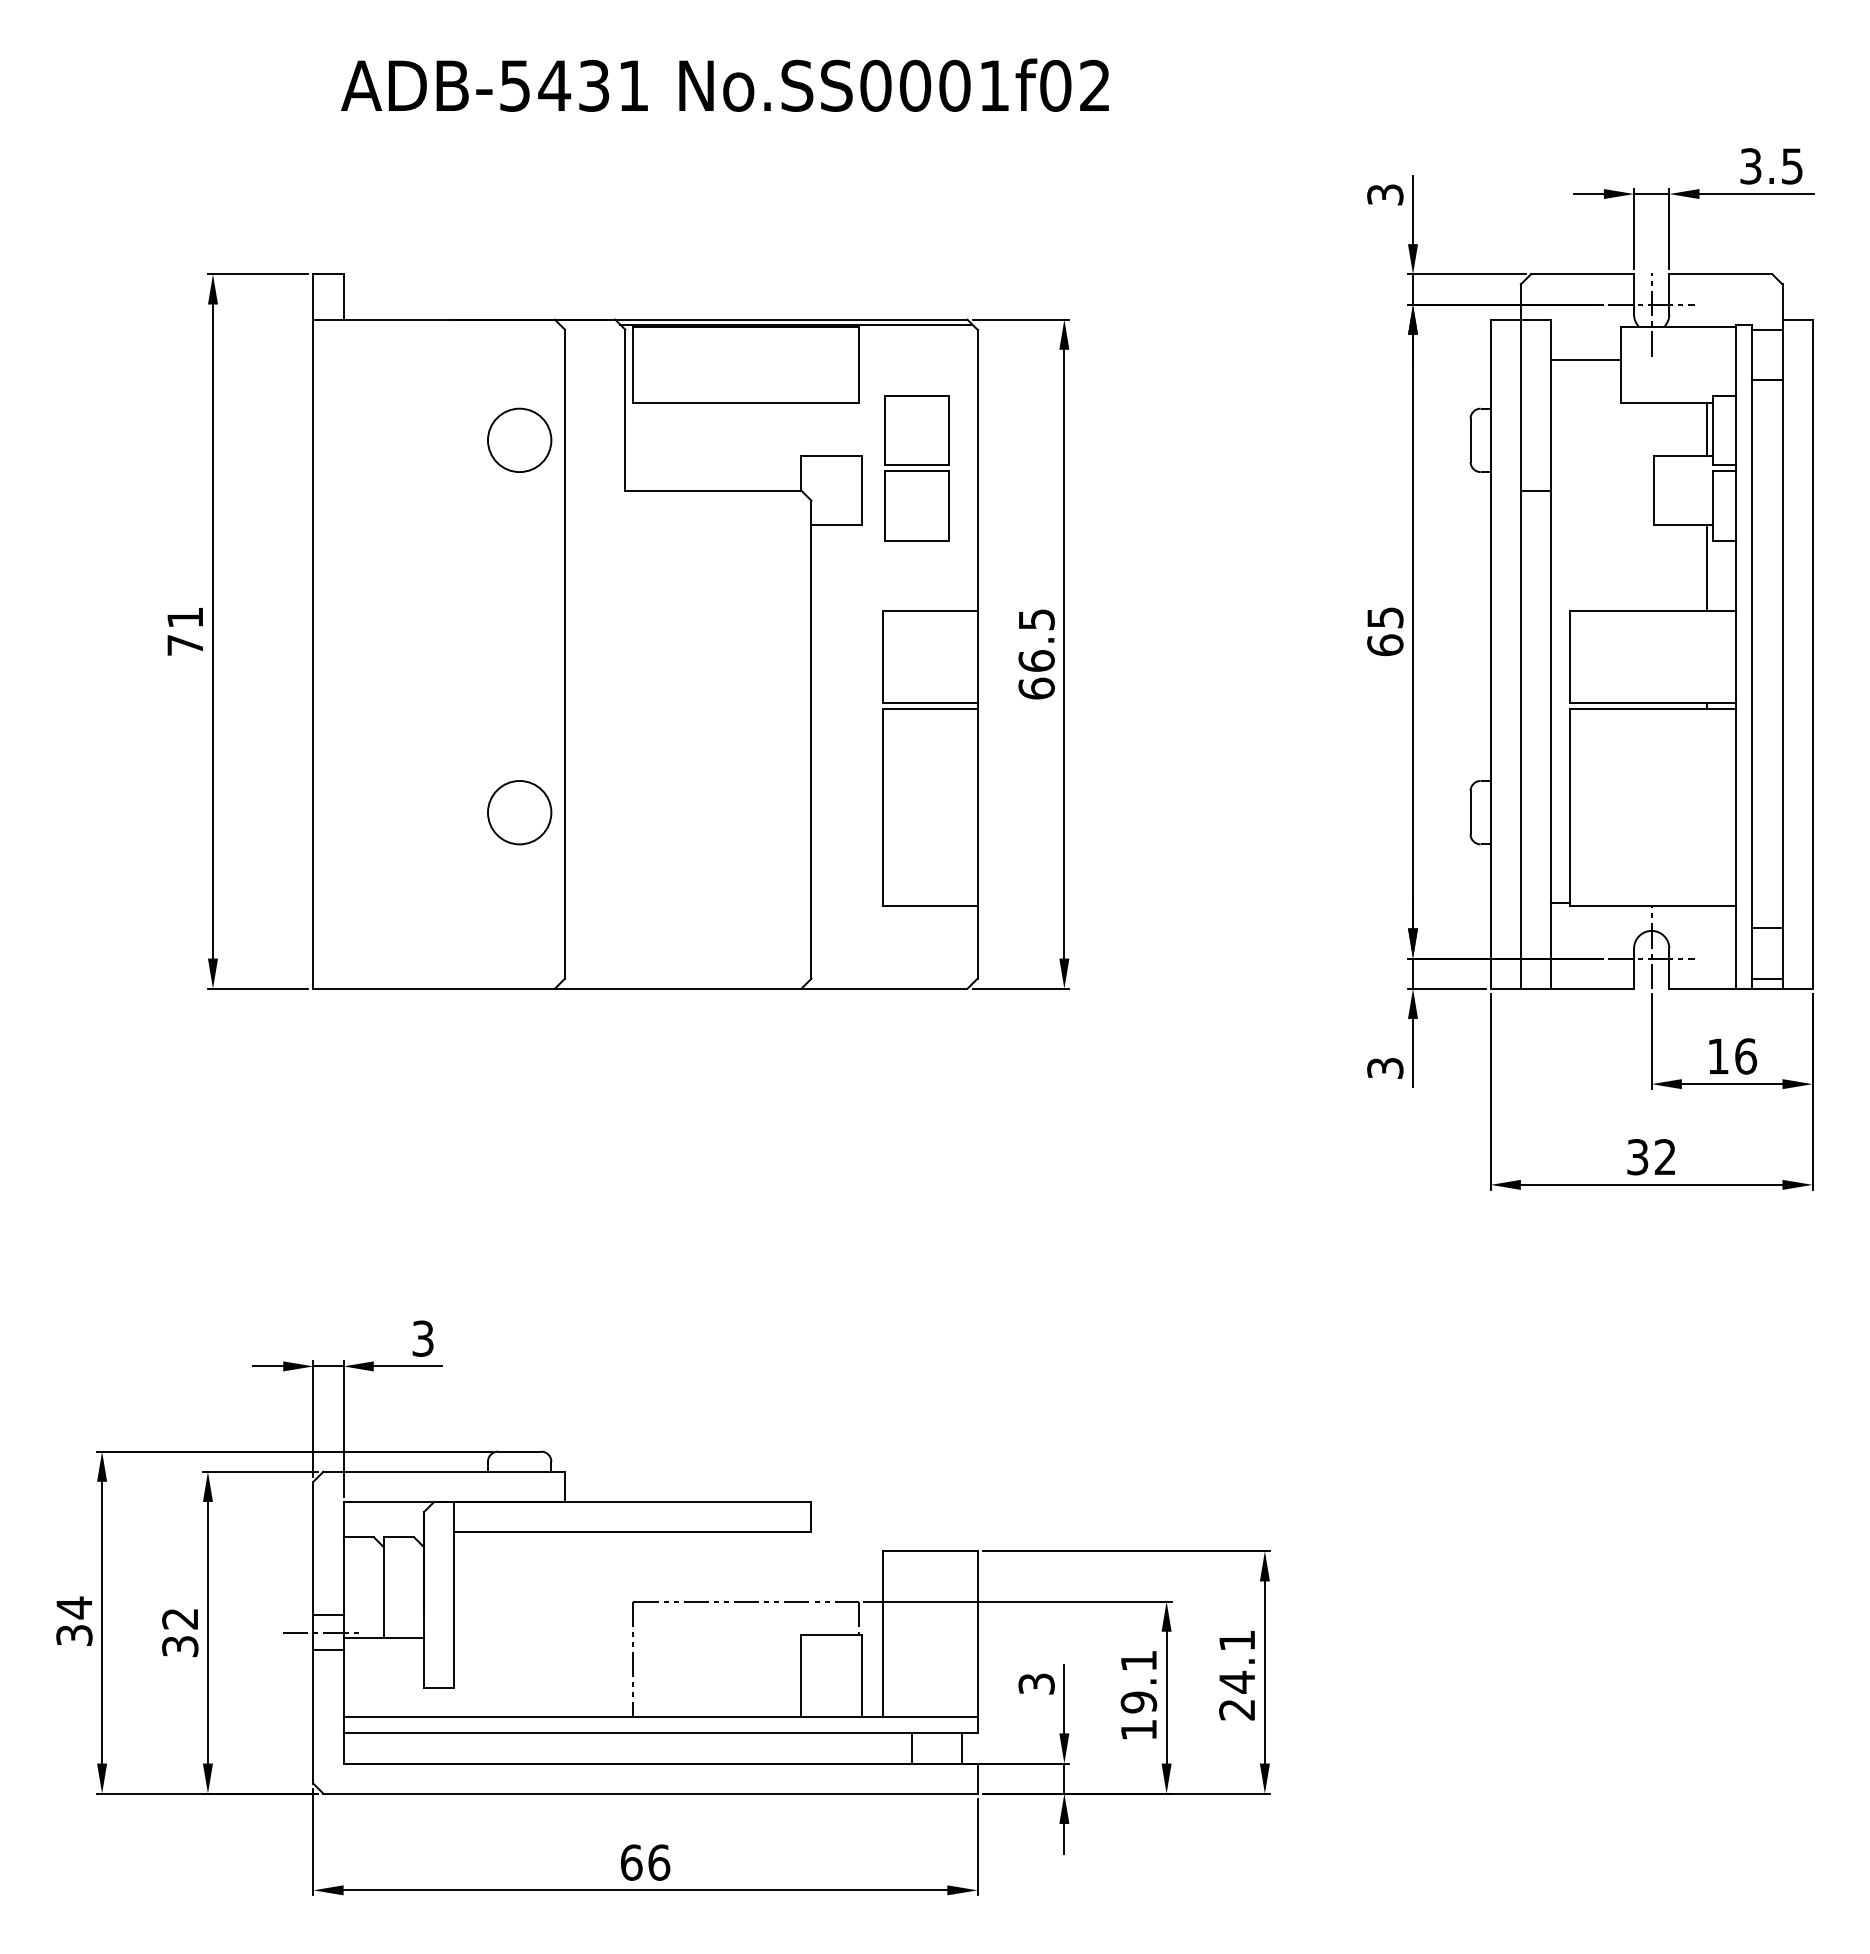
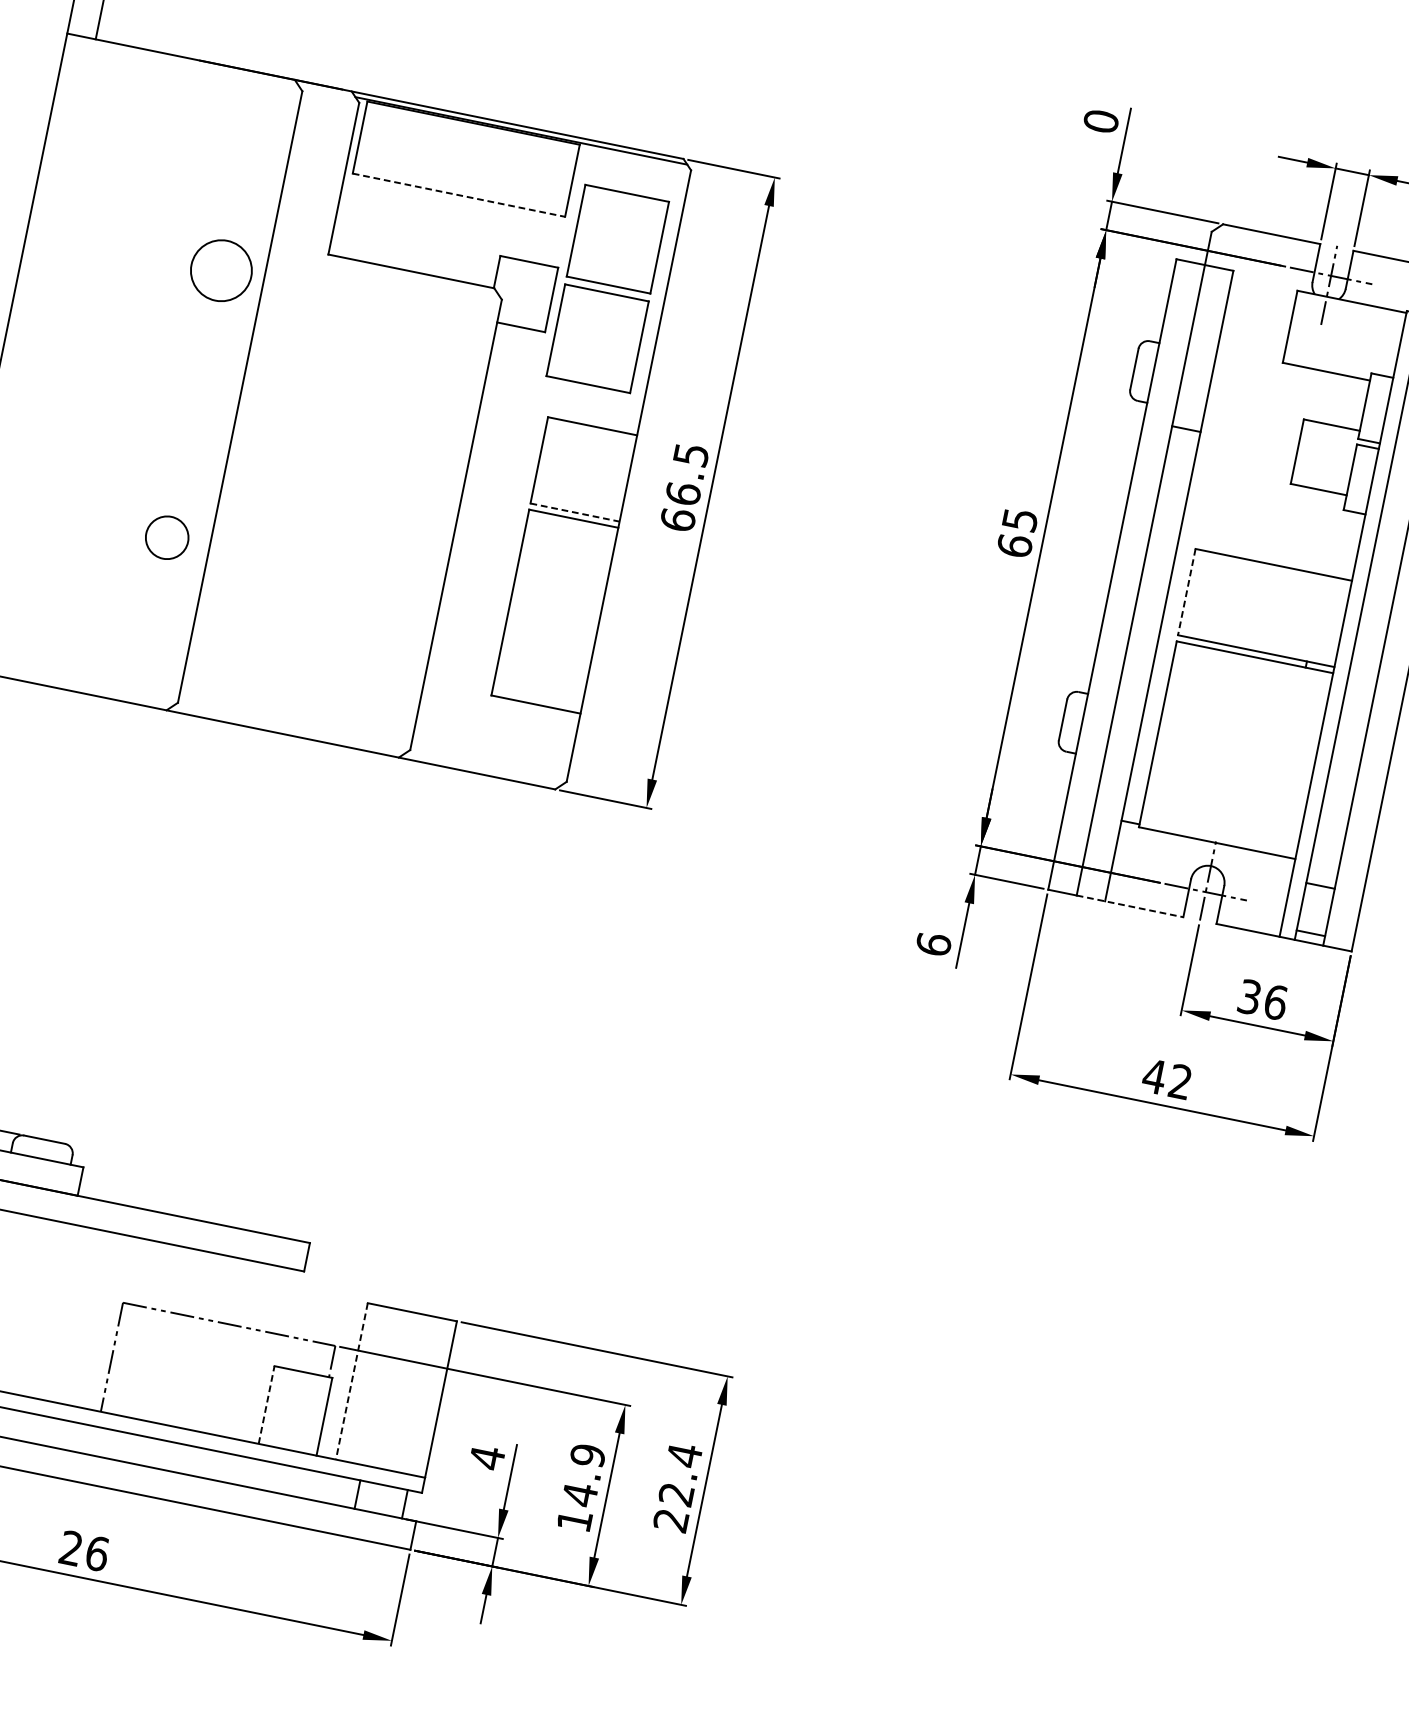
text: (1385, 194) -> (1101, 121), 3 -> 0
line: (1585, 359) -> (1258, 314), removed
line: (746, 403) -> (459, 195), solid -> dashed
line: (1707, 429) -> (1359, 404), removed
circle: (519, 439) -> (221, 269), moved
part: (916, 468) -> (606, 289), size x1.4
line: (1707, 567) -> (1333, 534), removed
line: (1570, 656) -> (1187, 591), solid -> dashed
line: (930, 702) -> (575, 512), solid -> dashed
circle: (519, 812) -> (166, 537), size x0.7
line: (1577, 988) -> (1130, 906), solid -> dashed
text: (1717, 1056) -> (1248, 997), 16 -> 36
text: (1385, 1068) -> (933, 944), 3 -> 6
text: (1637, 1157) -> (1154, 1076), 32 -> 42
line: (882, 1634) -> (351, 1381), solid -> dashed
text: (1236, 1661) -> (679, 1474), 24.1 -> 22.4
line: (800, 1675) -> (266, 1404), solid -> dashed
text: (1138, 1682) -> (583, 1475), 19.1 -> 14.9
text: (1036, 1683) -> (487, 1457), 3 -> 4
text: (631, 1862) -> (71, 1548), 66 -> 26

